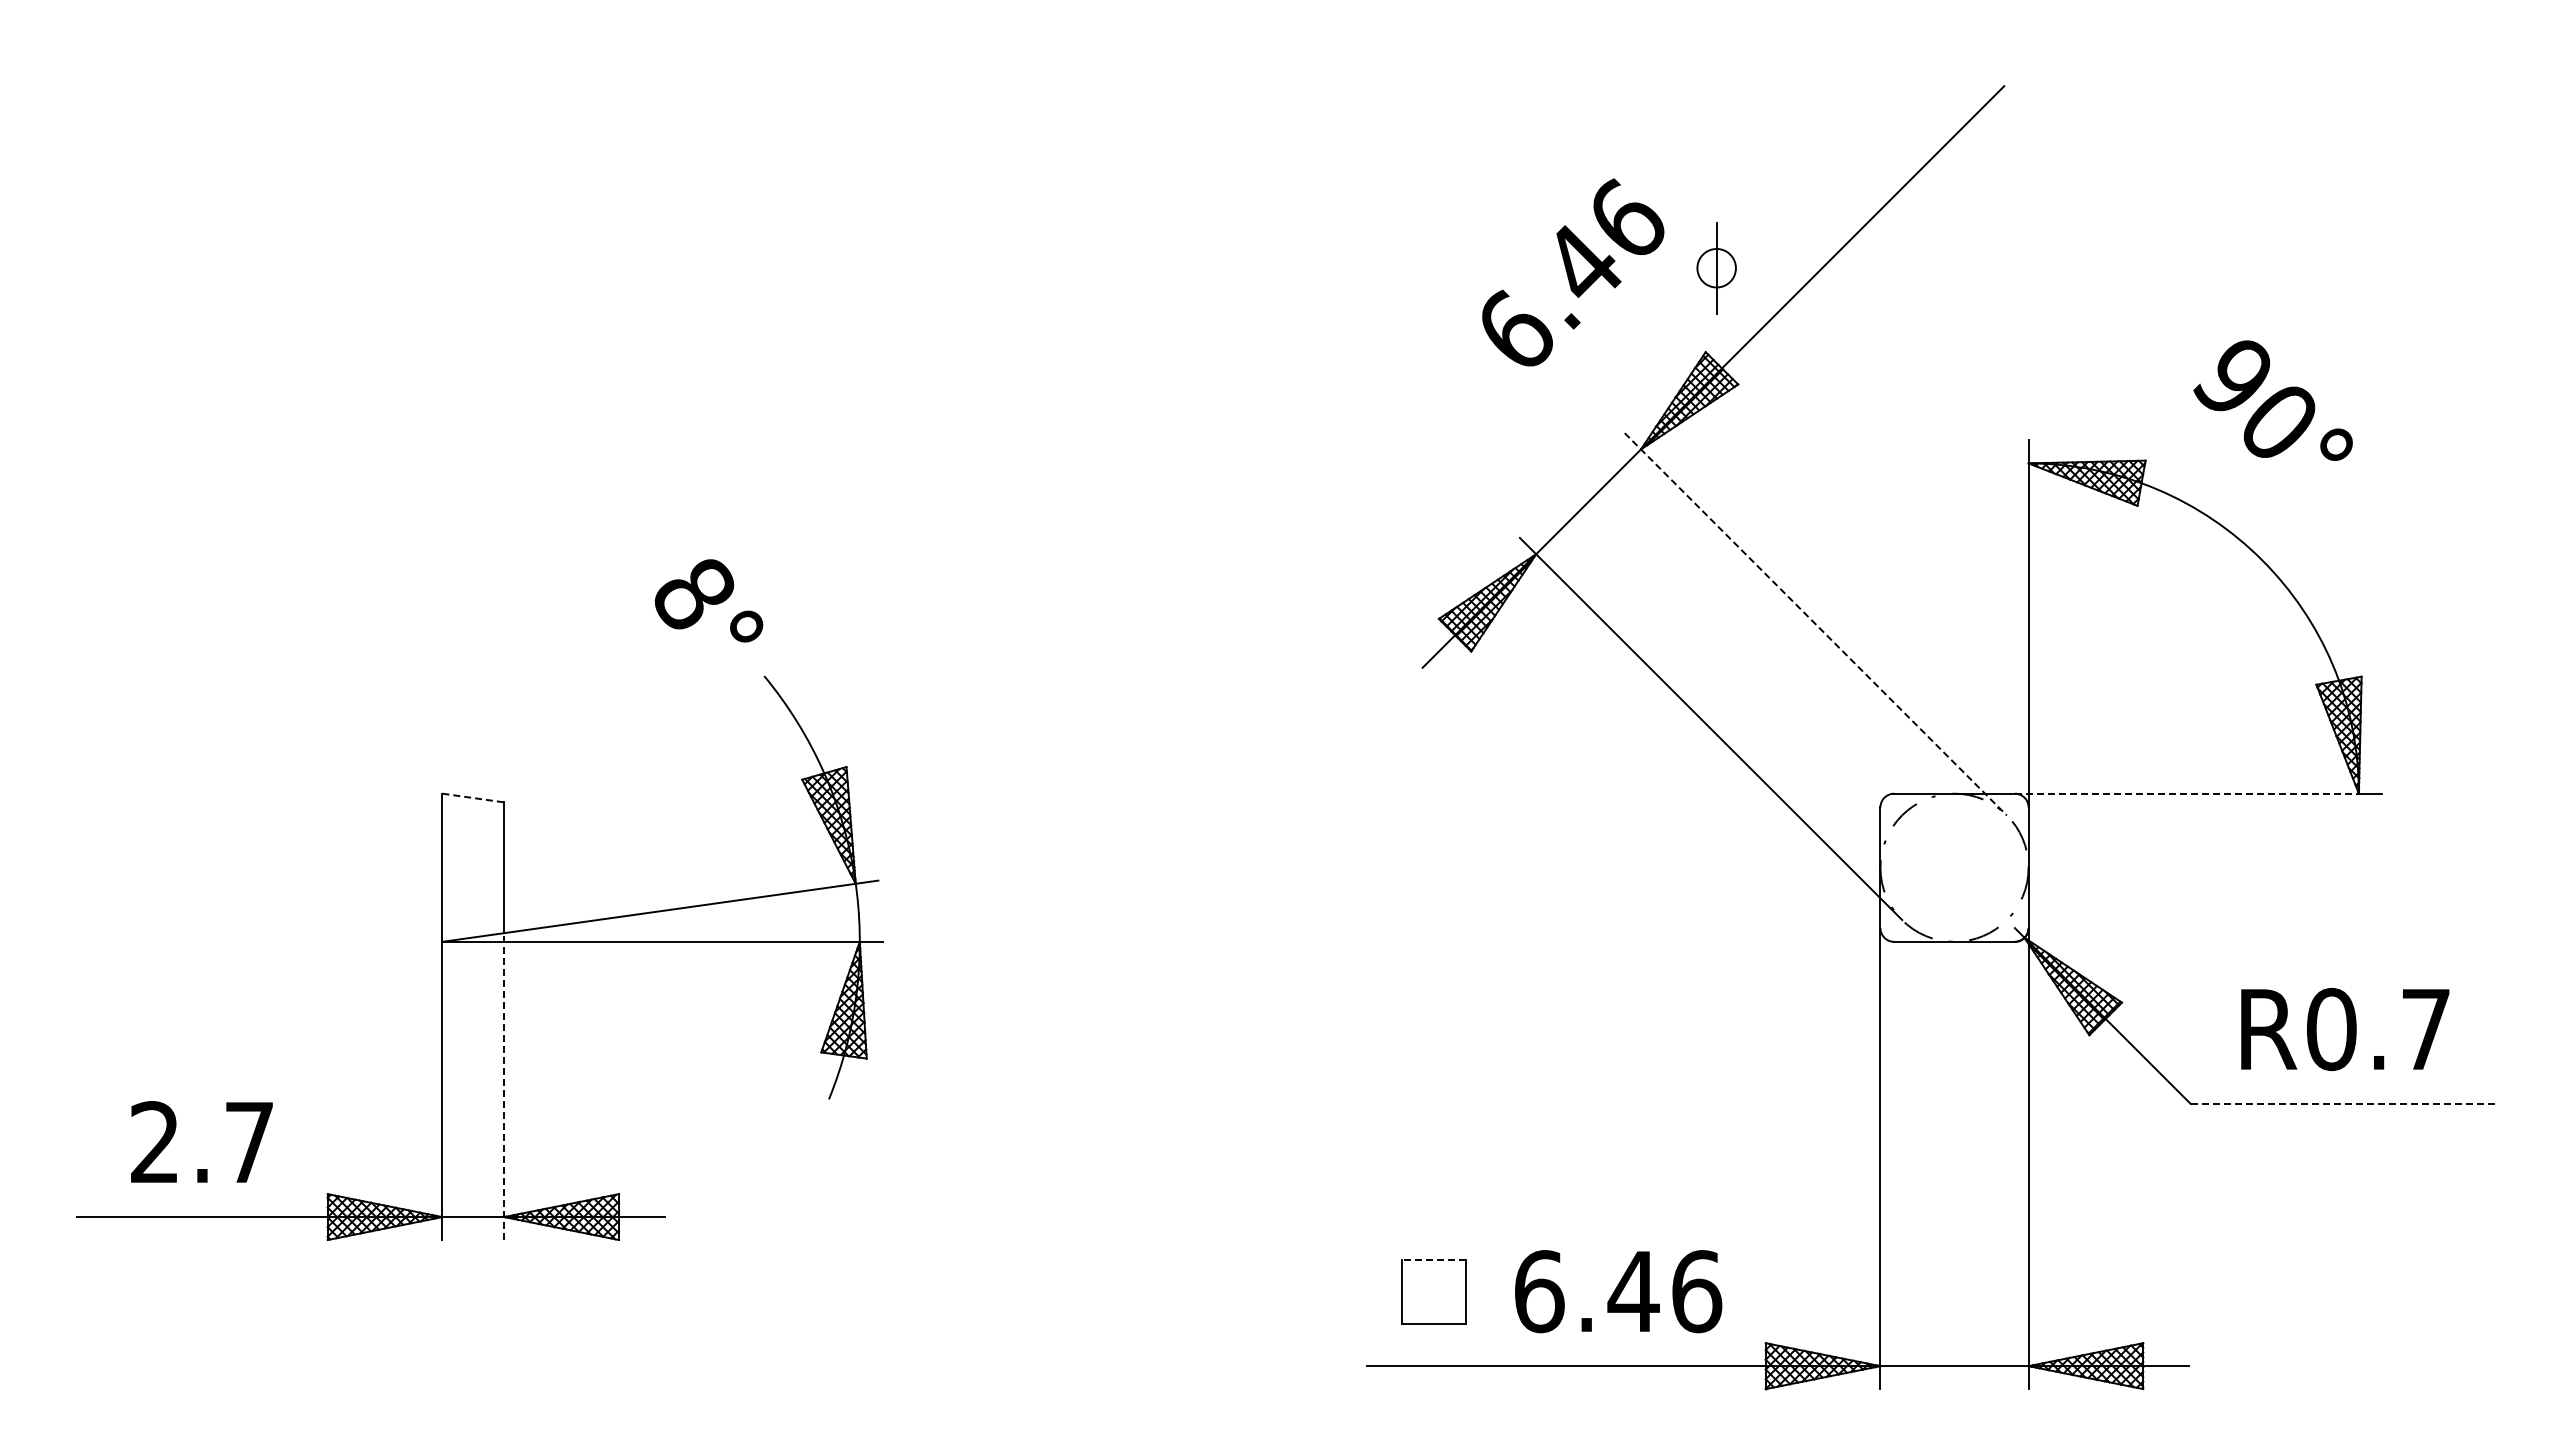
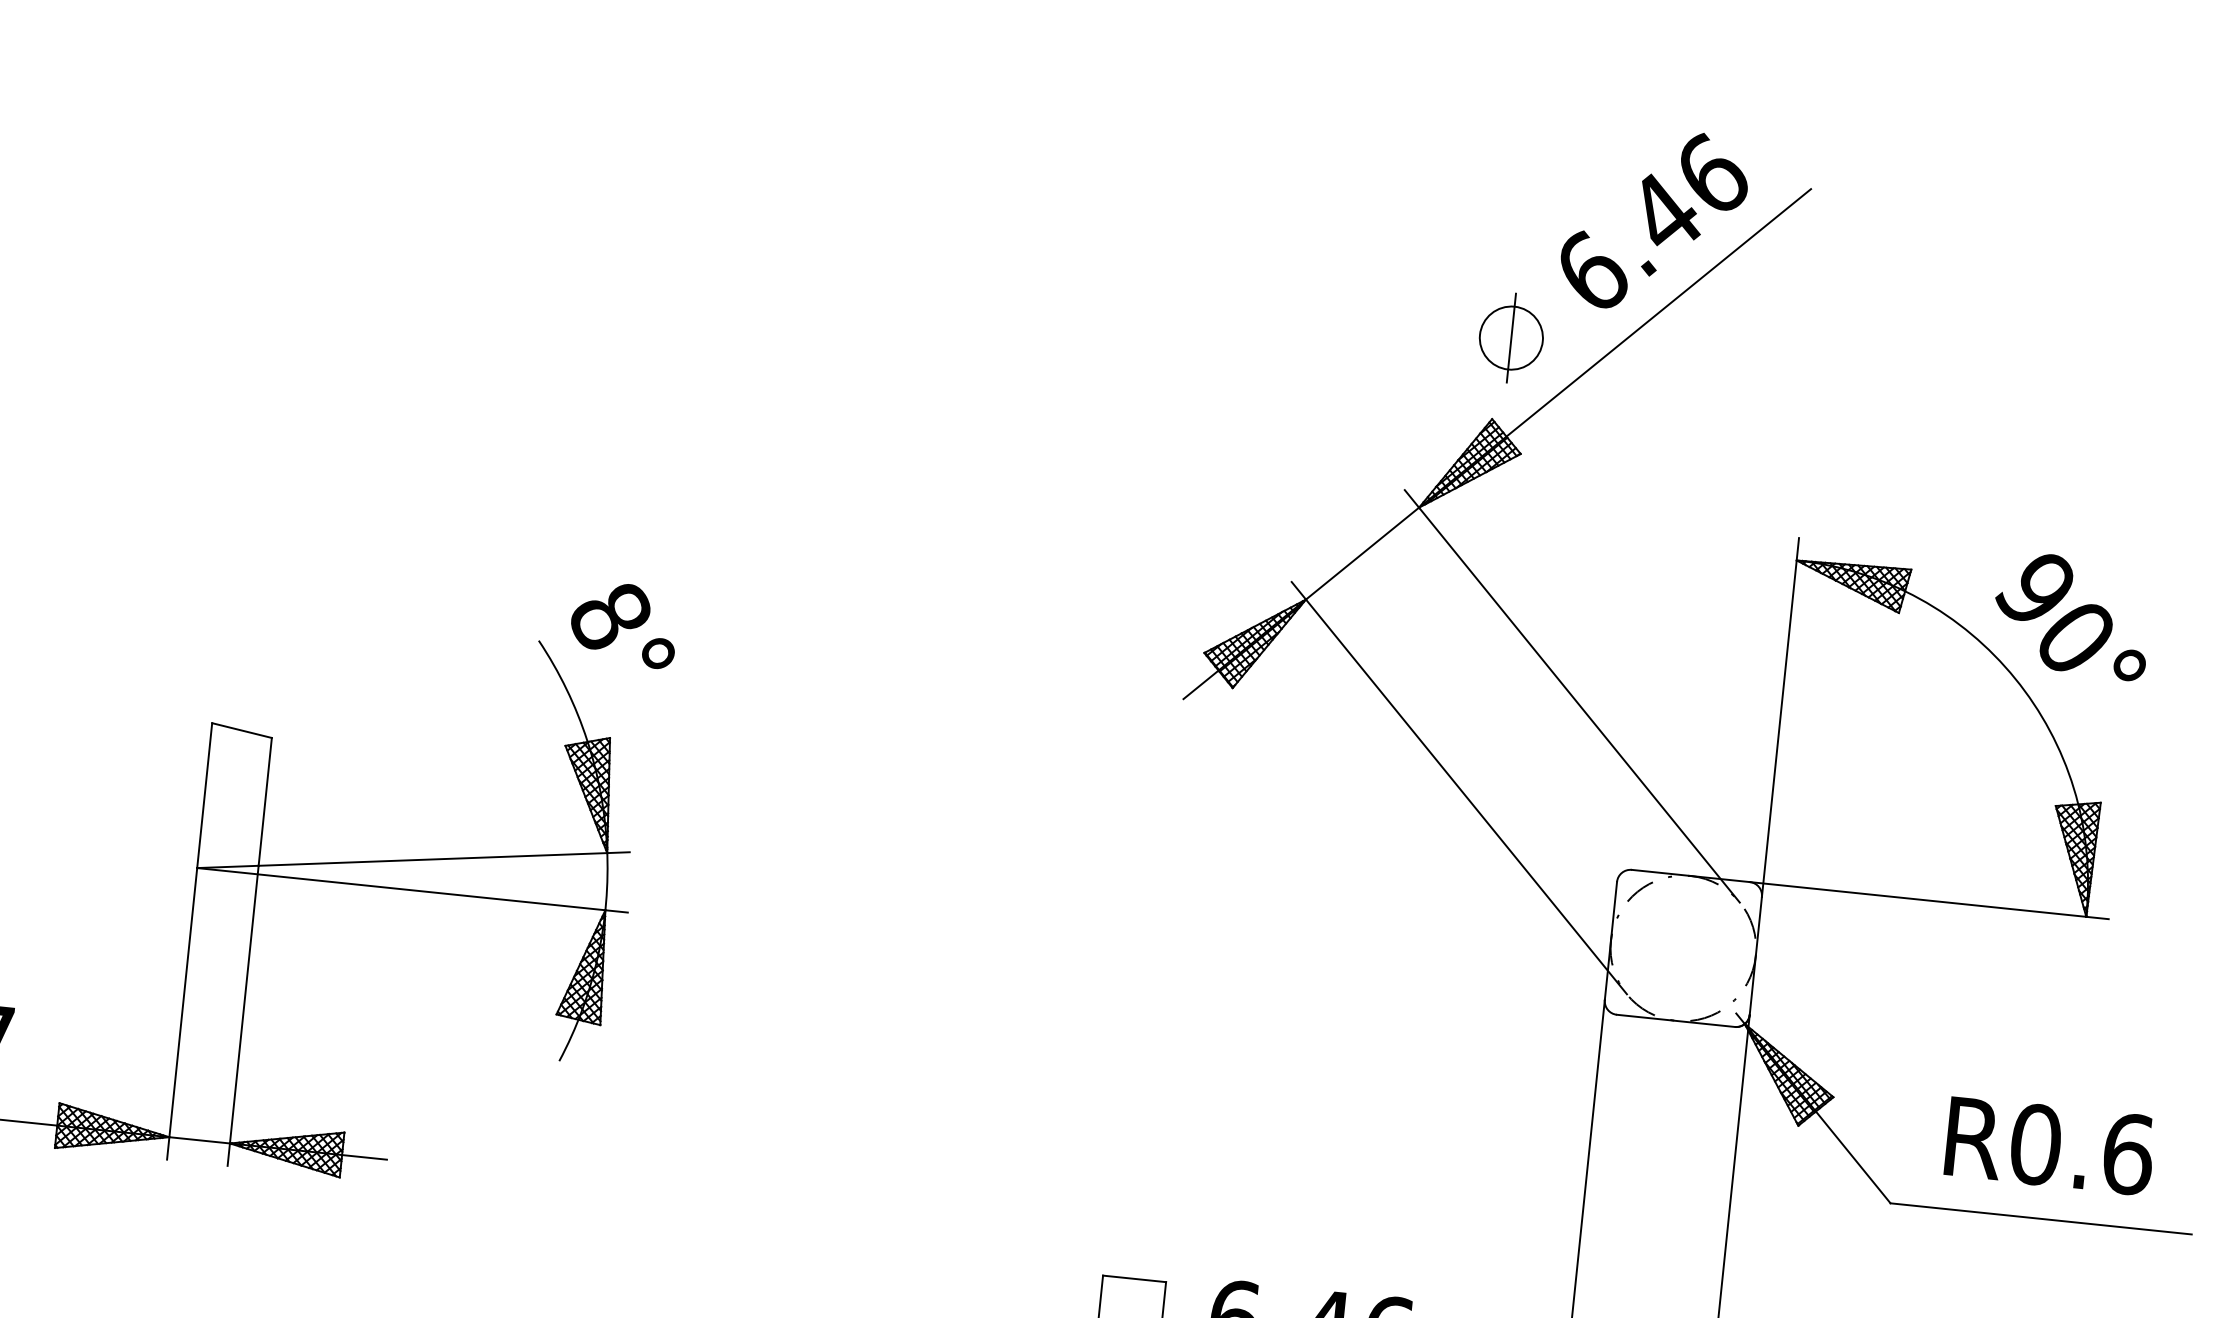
circle: (1716, 268) -> (1511, 338), size x1.67
text: (1573, 272) -> (1654, 220), moved
text: (2272, 400) -> (2071, 615), moved
text: (709, 600) -> (624, 624), moved
line: (1816, 624) -> (1572, 696), dashed -> solid
line: (2187, 793) -> (1918, 899), dashed -> solid
line: (473, 798) -> (242, 731), dashed -> solid
text: (2426, 1029) -> (2128, 1154), R0.7 -> R0.6
line: (504, 1086) -> (243, 1015), dashed -> solid
line: (2345, 1104) -> (2041, 1219), dashed -> solid
line: (1433, 1259) -> (1134, 1278), dashed -> solid

